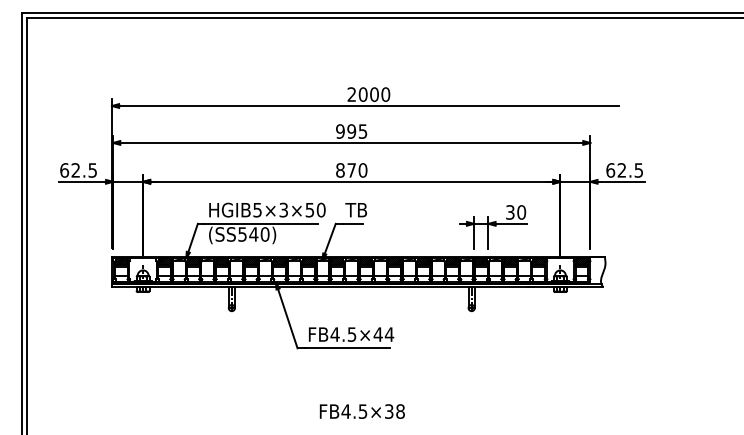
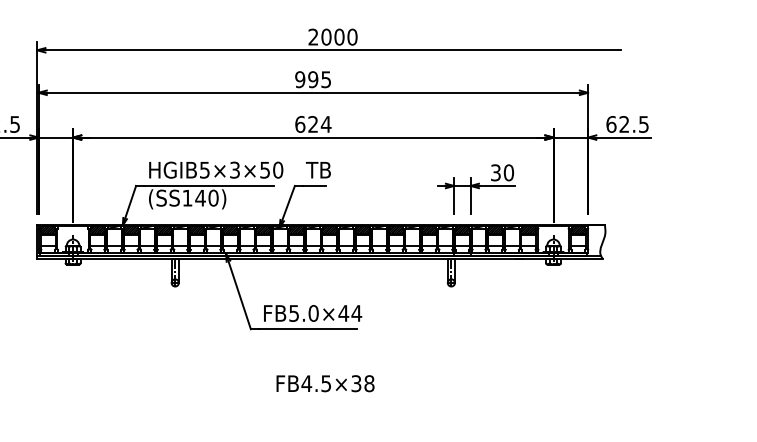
text: (351, 170) -> (312, 124), 870 -> 624
text: (242, 234) -> (187, 198), (SS540) -> (SS140)
text: (343, 334) -> (303, 313), FB4.5×44 -> FB5.0×44
text: (361, 411) -> (324, 383), moved

